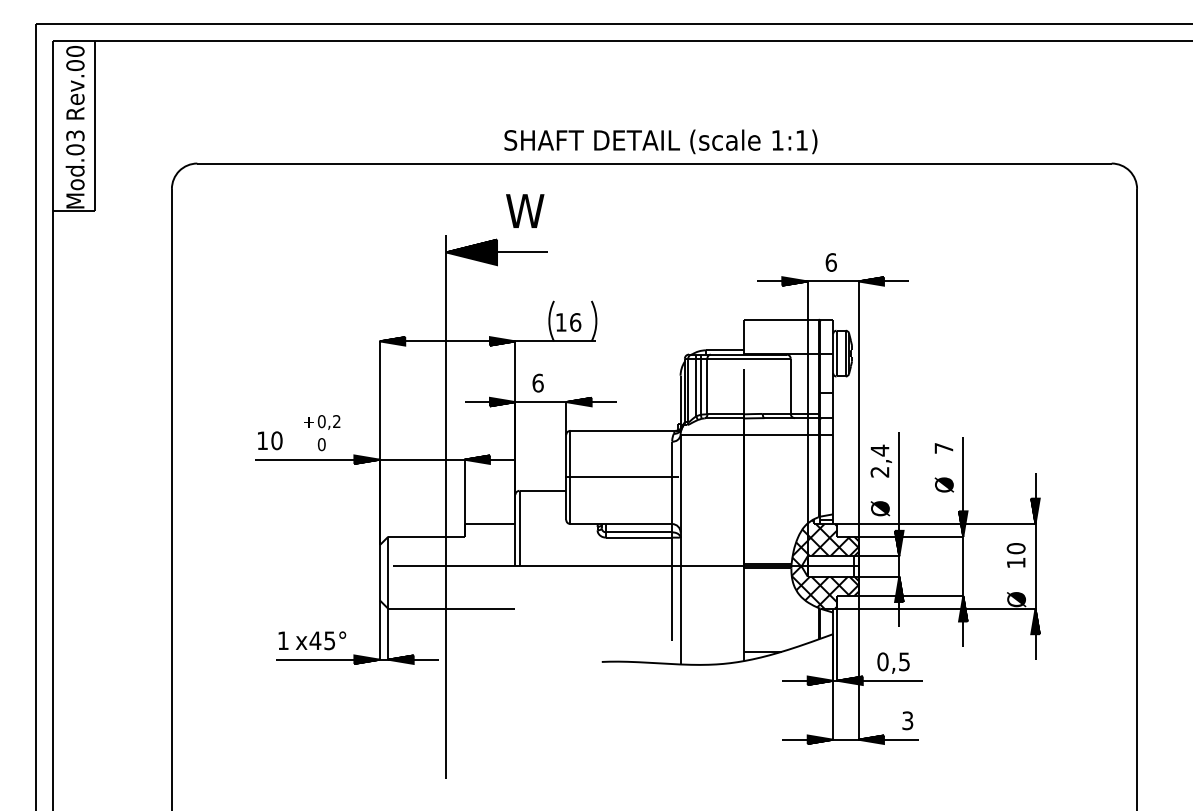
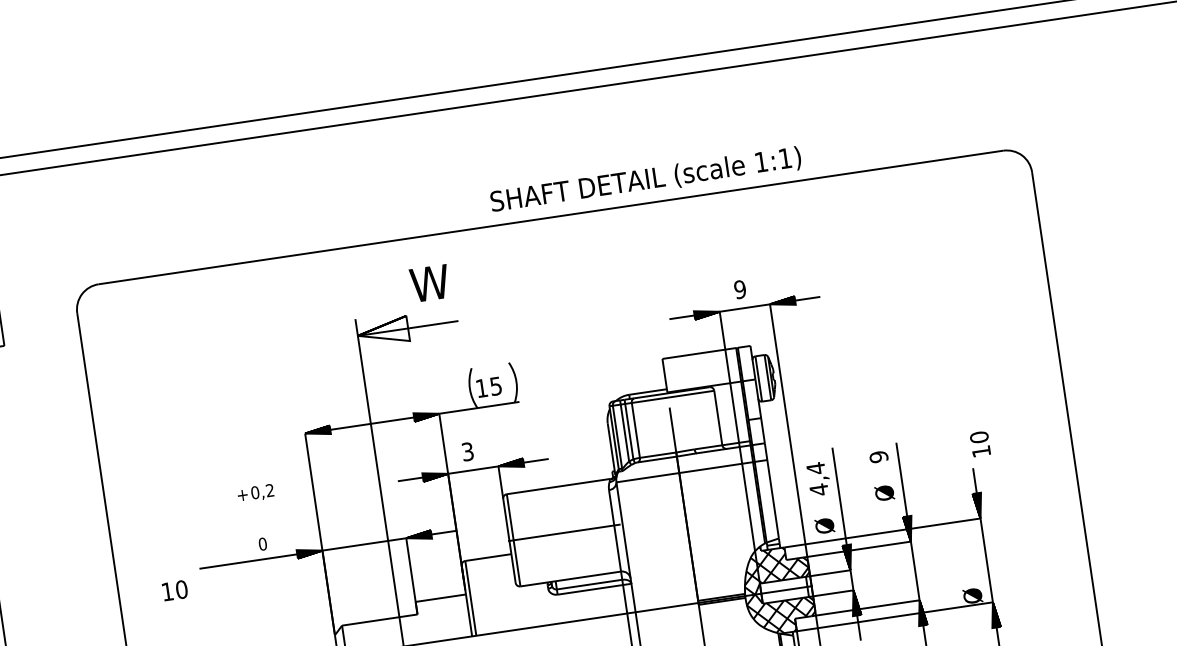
text: (660, 141) -> (645, 180), moved
fill: (471, 252) -> (382, 332), removed
text: (830, 262) -> (739, 289), 6 -> 9
text: (575, 322) -> (496, 386), 16 -> 15
text: (537, 382) -> (467, 451), 6 -> 3
text: (322, 422) -> (256, 493), moved
text: (270, 440) -> (175, 590), moved
text: (943, 448) -> (878, 457), 7 -> 9
text: (879, 472) -> (818, 490), 2,4 -> 4,4
text: (1015, 555) -> (979, 444), moved

